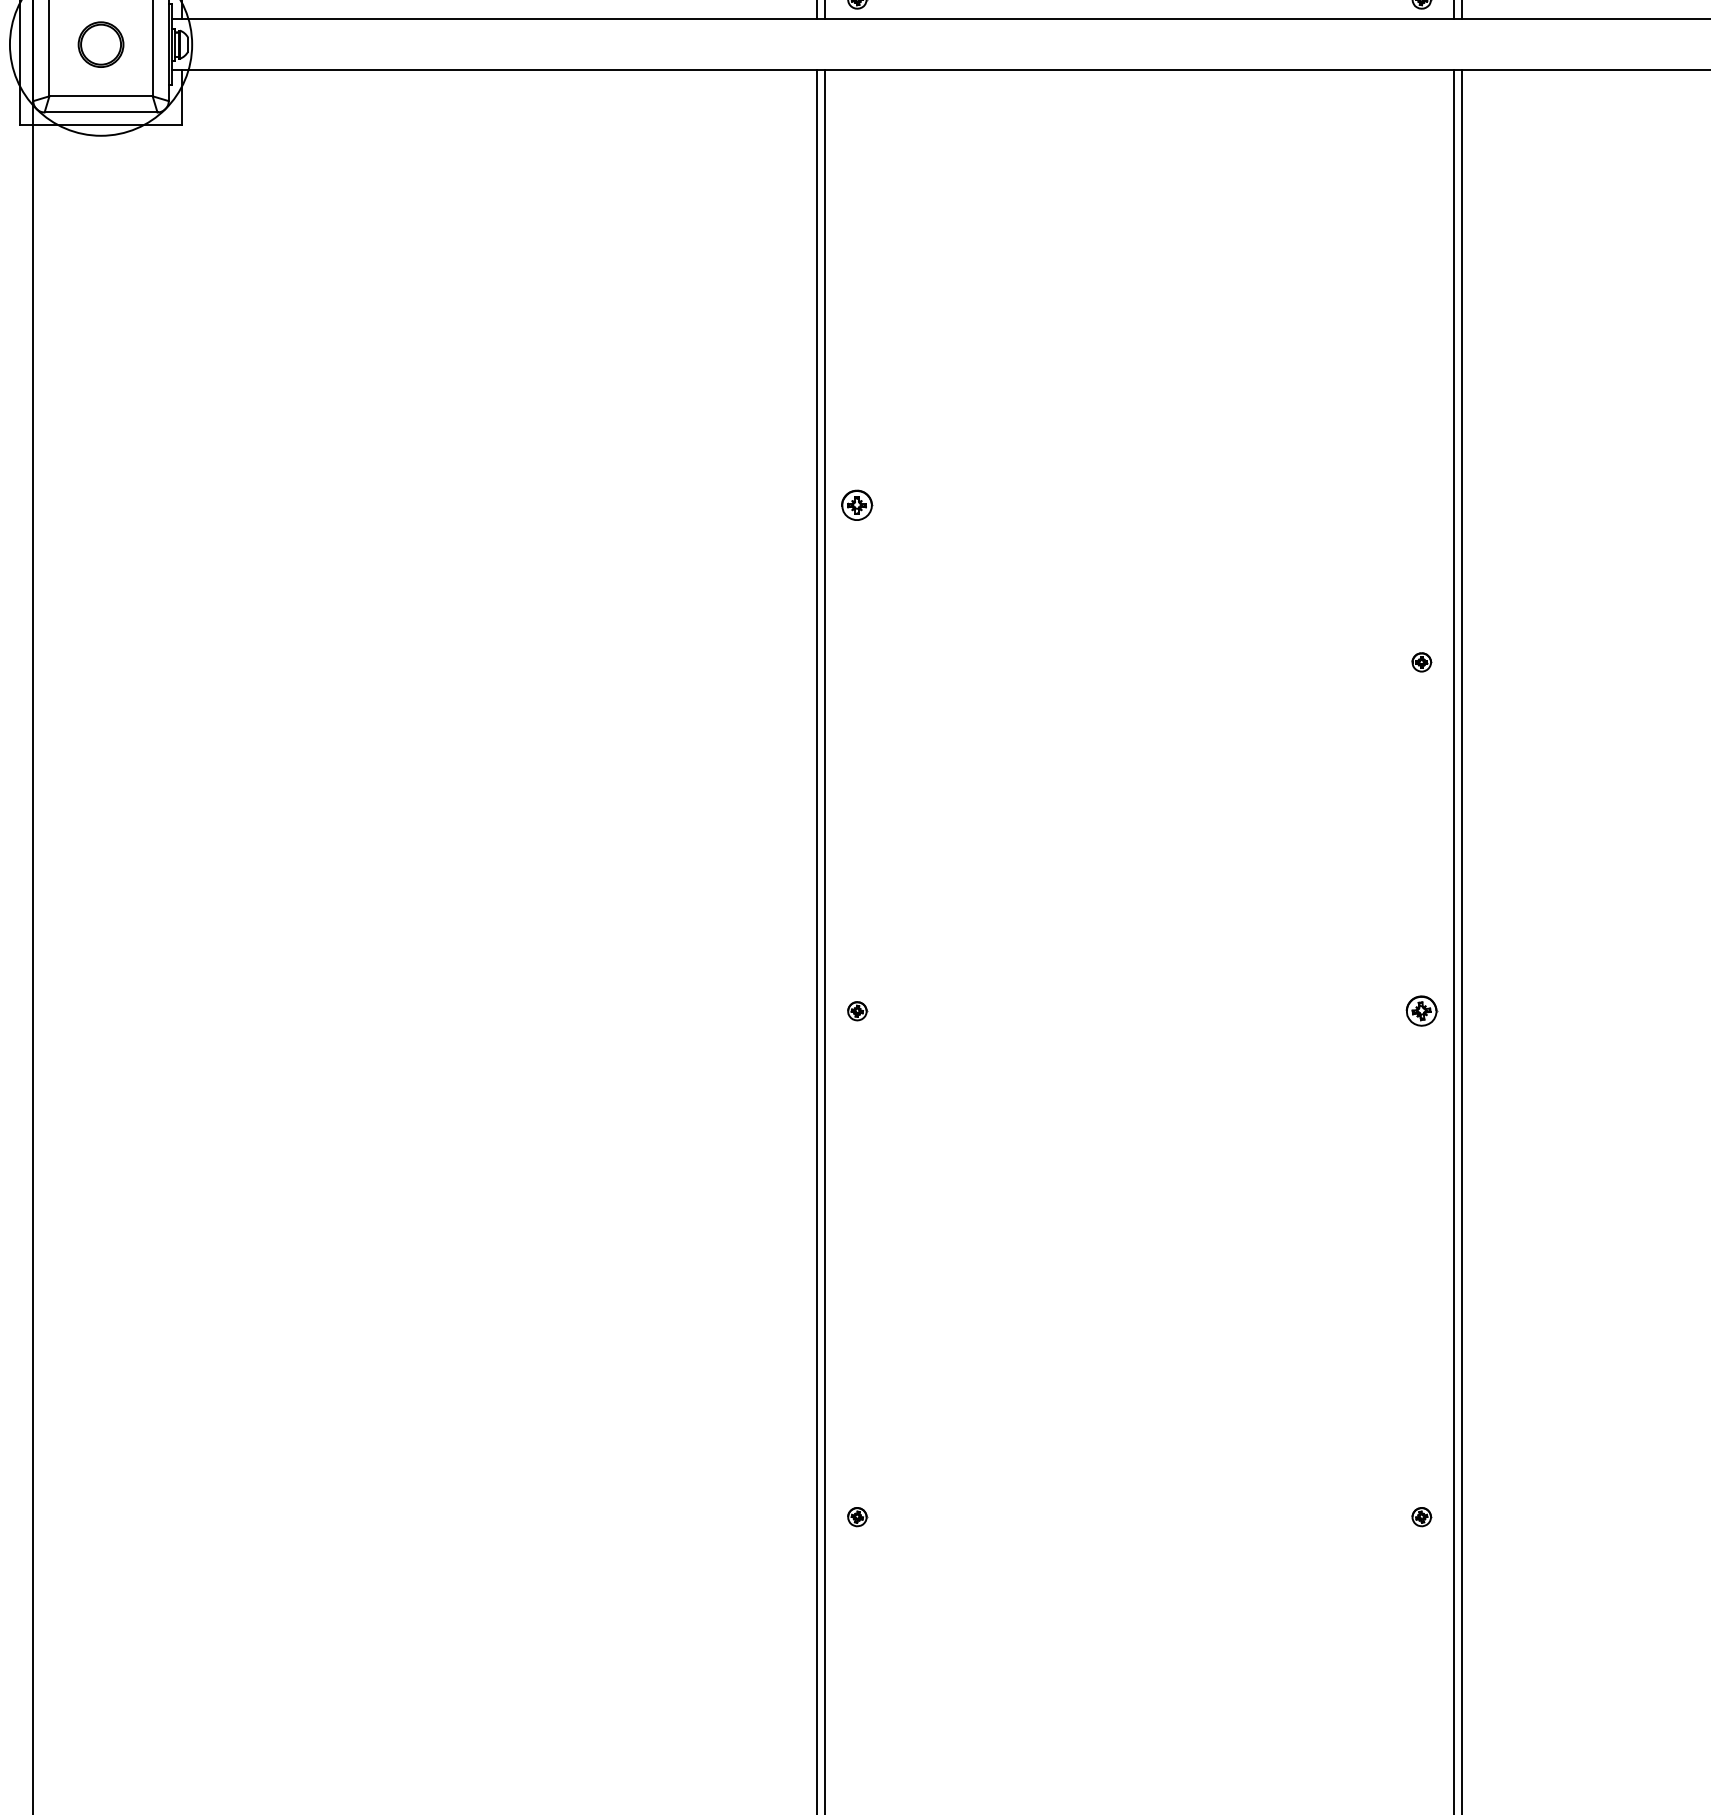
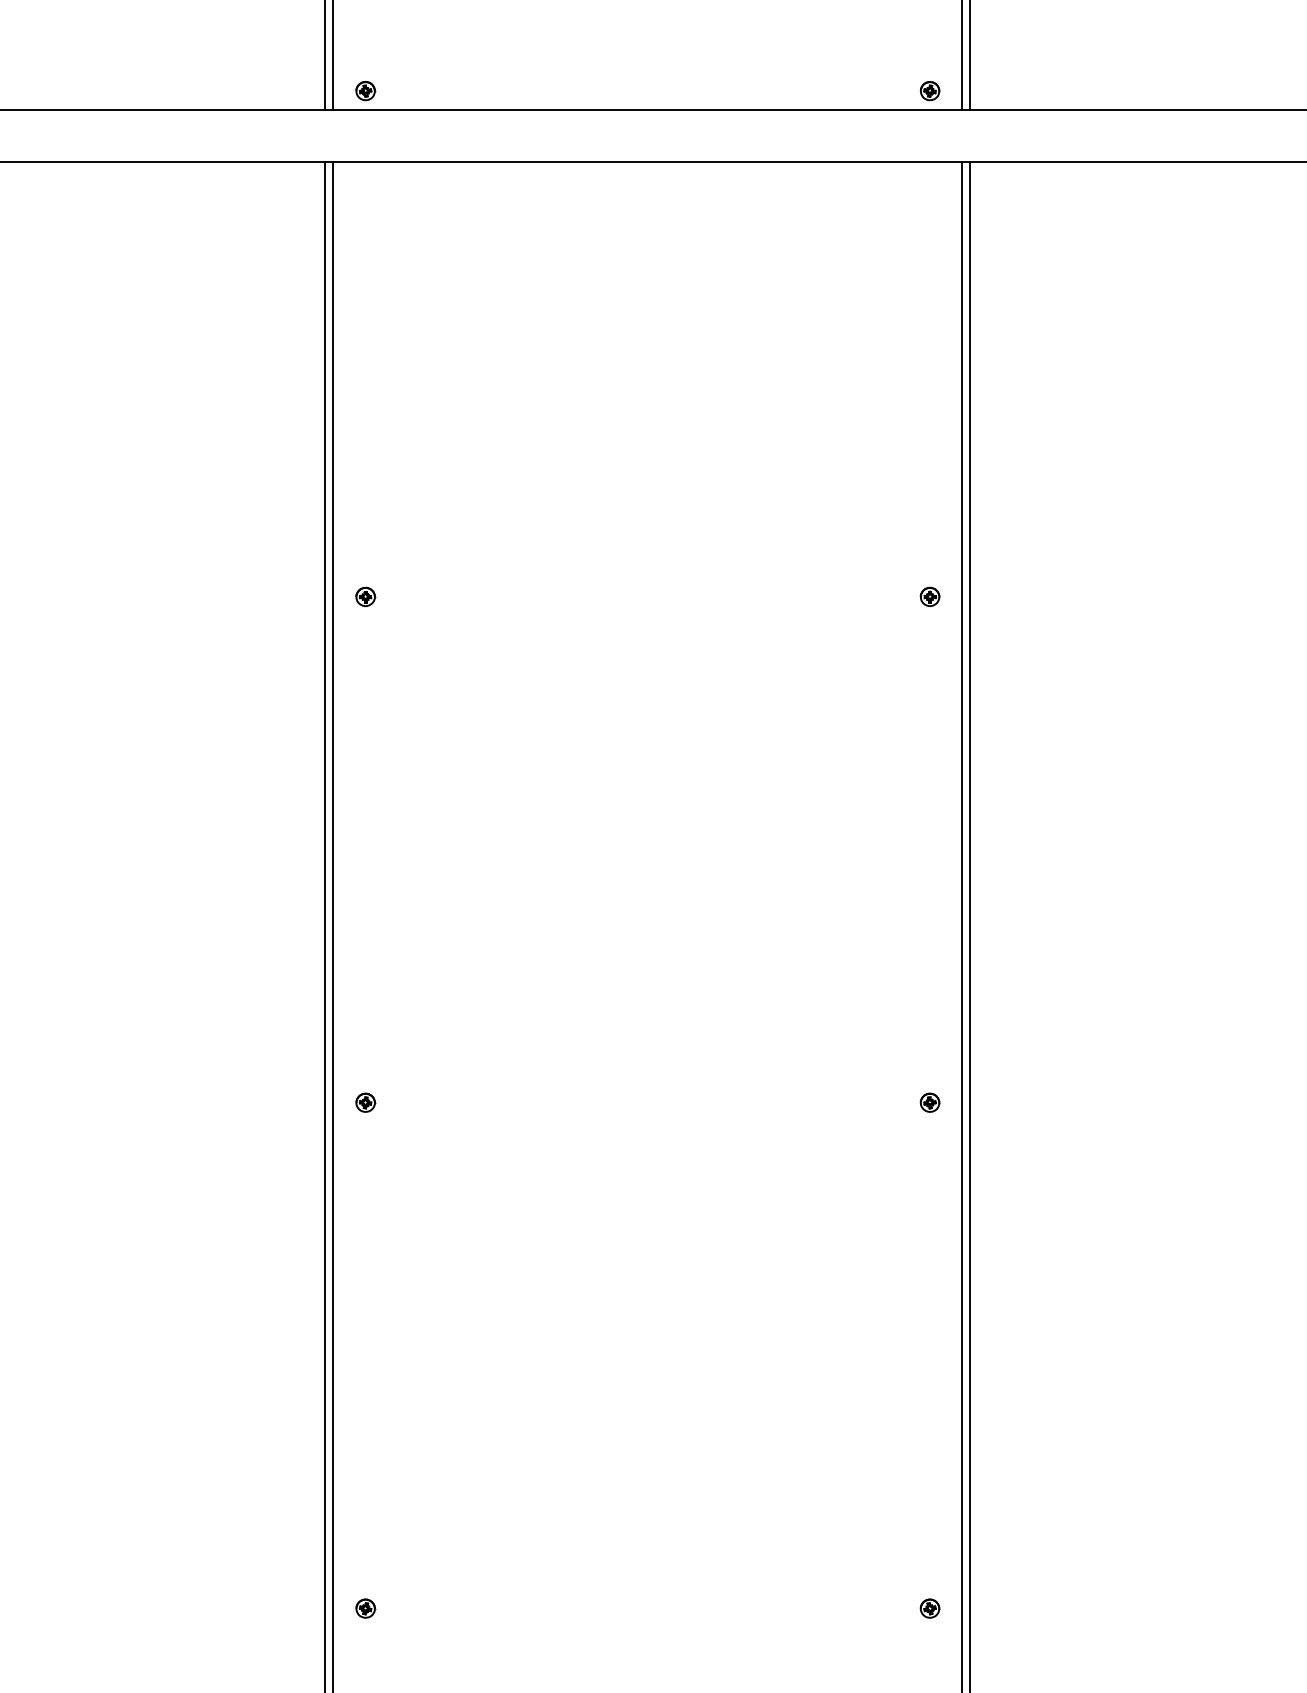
part: (857, 505) -> (365, 597), size x0.62
part: (1421, 662) -> (929, 597), moved
part: (1421, 1011) -> (929, 1103), size x0.62

